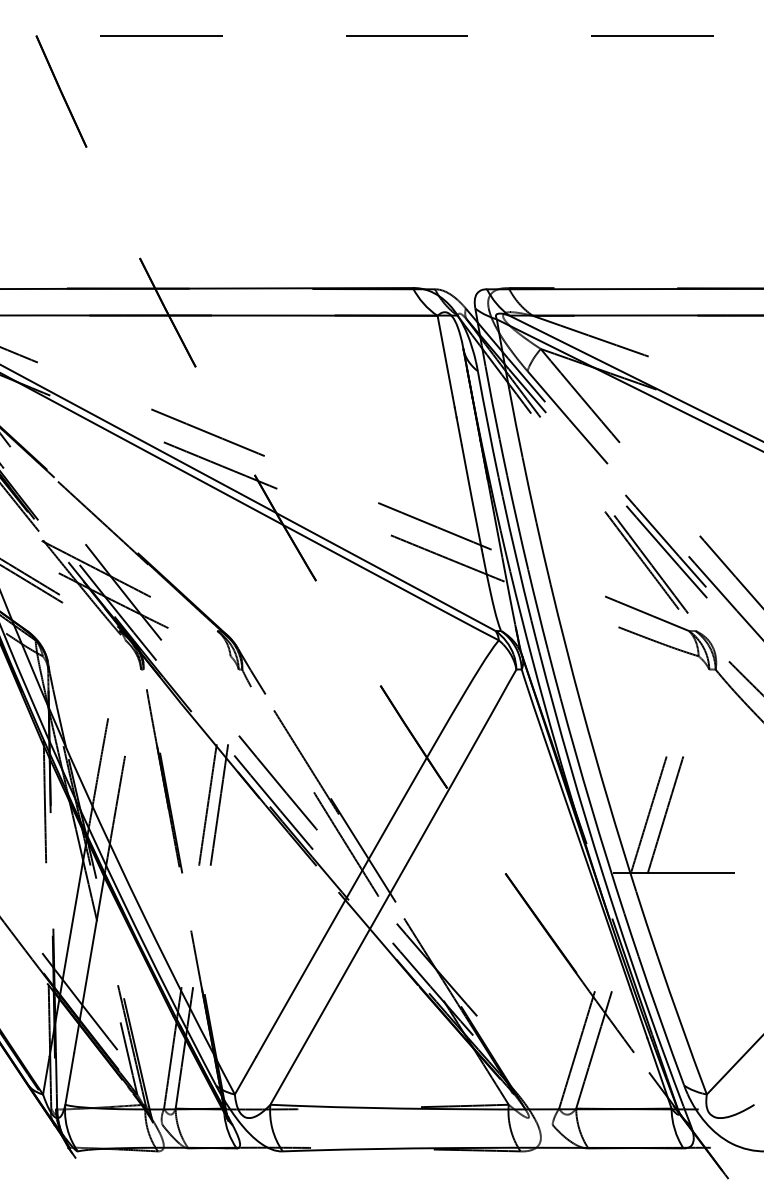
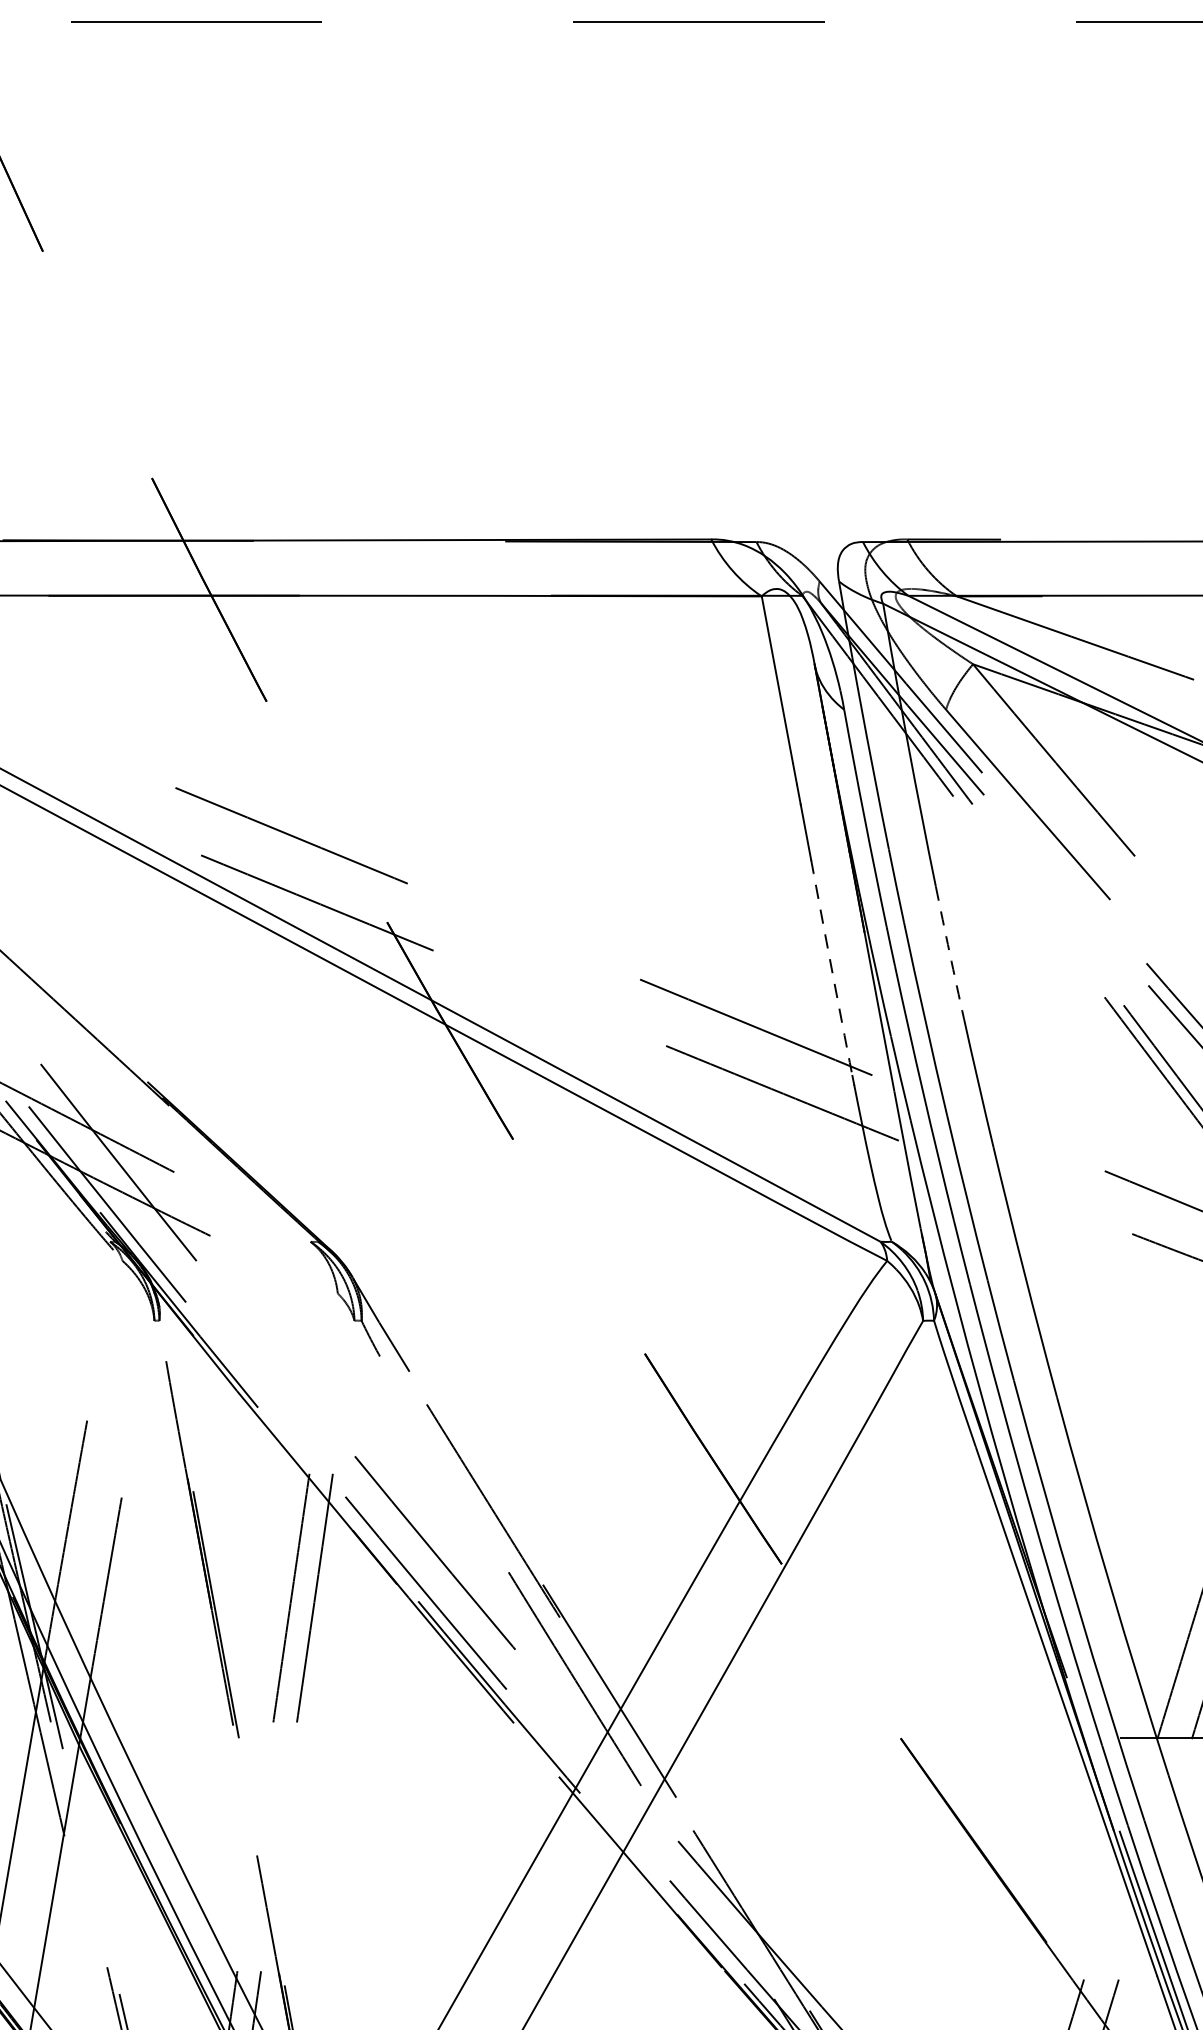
arc: (529, 489) -> (949, 952), solid -> dashed
arc: (471, 497) -> (831, 968), solid -> dashed

